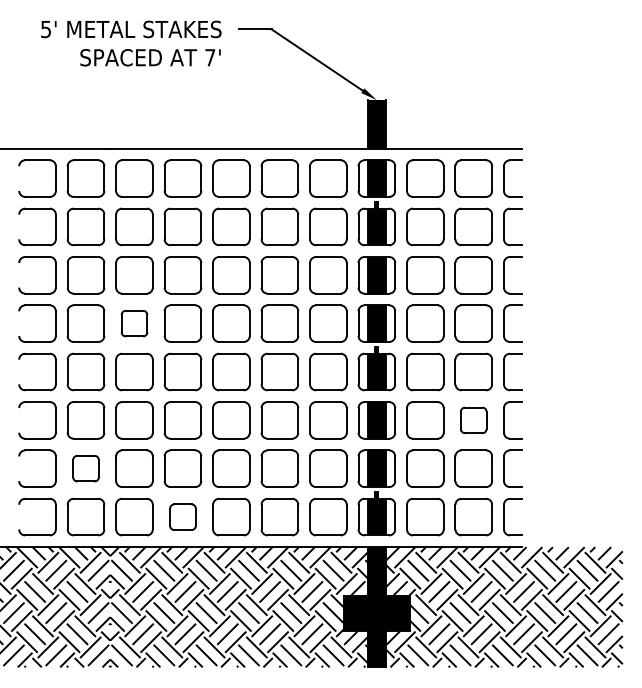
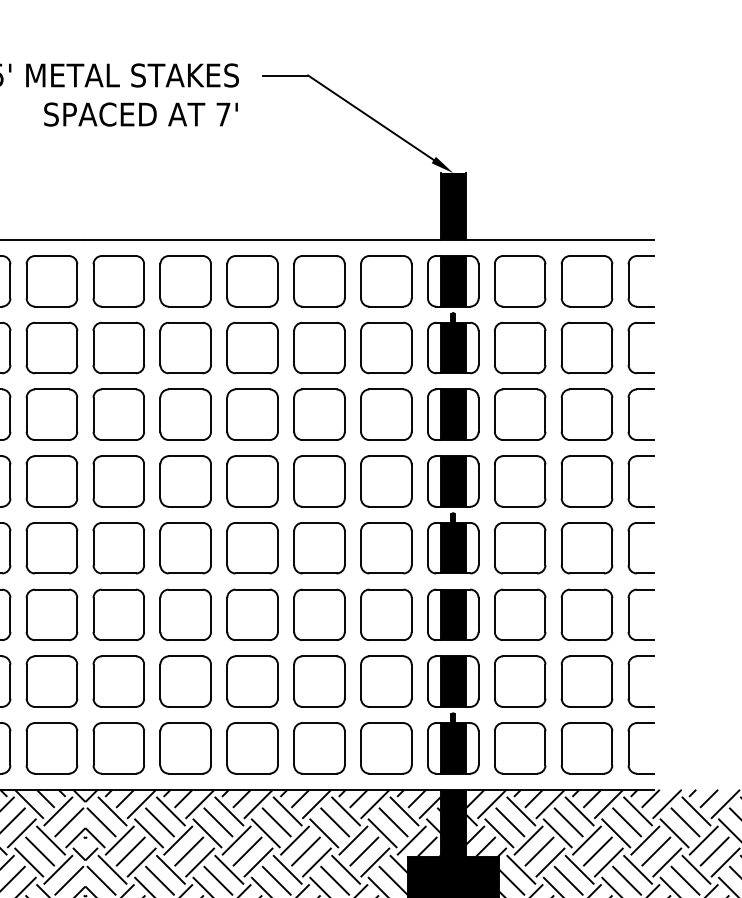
part: (134, 323) -> (118, 481), size x1.43
part: (473, 420) -> (586, 615), size x1.43
part: (85, 468) -> (51, 681), size x1.43
part: (182, 517) -> (185, 748), size x1.43

